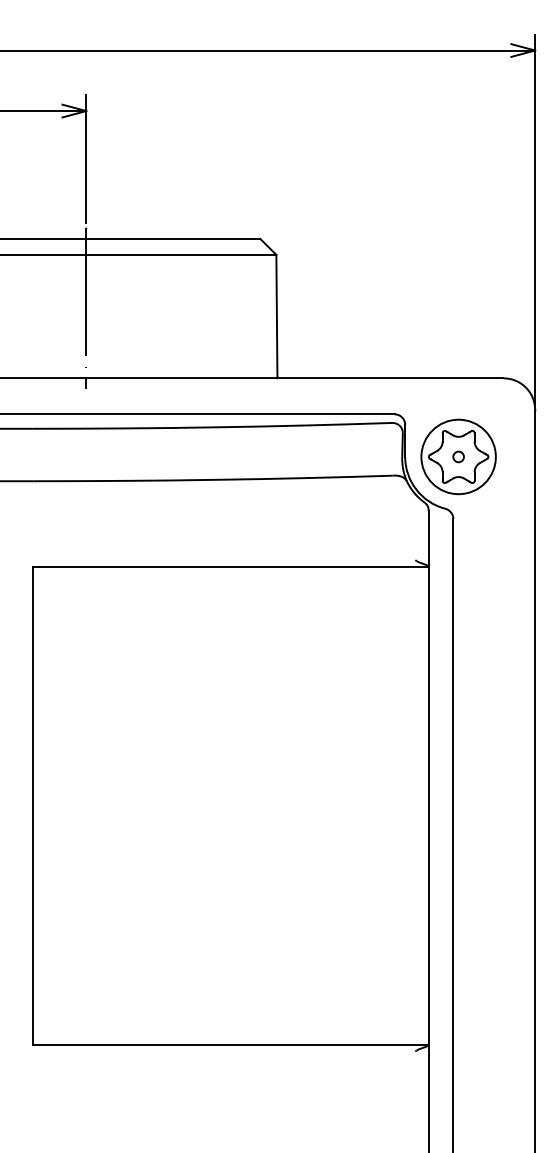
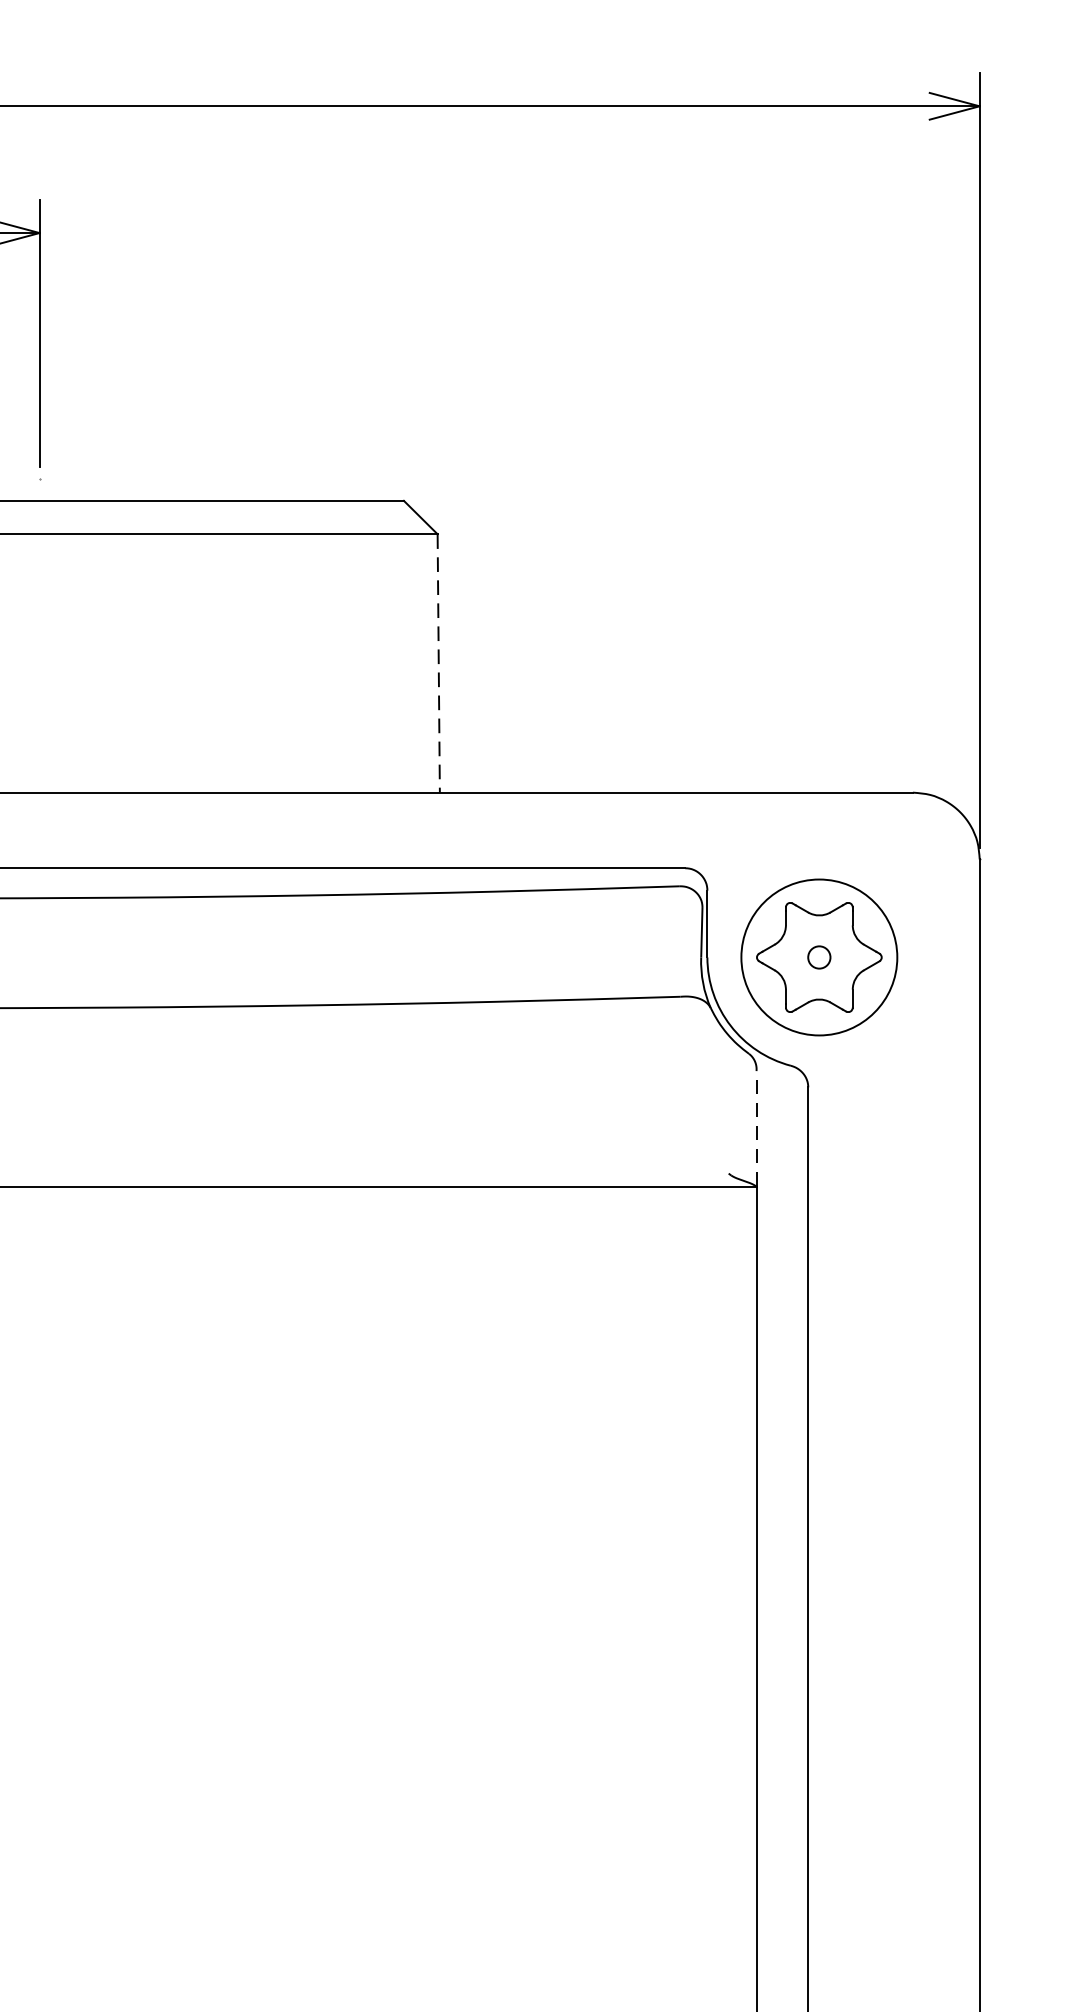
line: (86, 308) -> (39, 646), removed
line: (276, 316) -> (437, 663), solid -> dashed
line: (428, 538) -> (756, 1128), solid -> dashed

